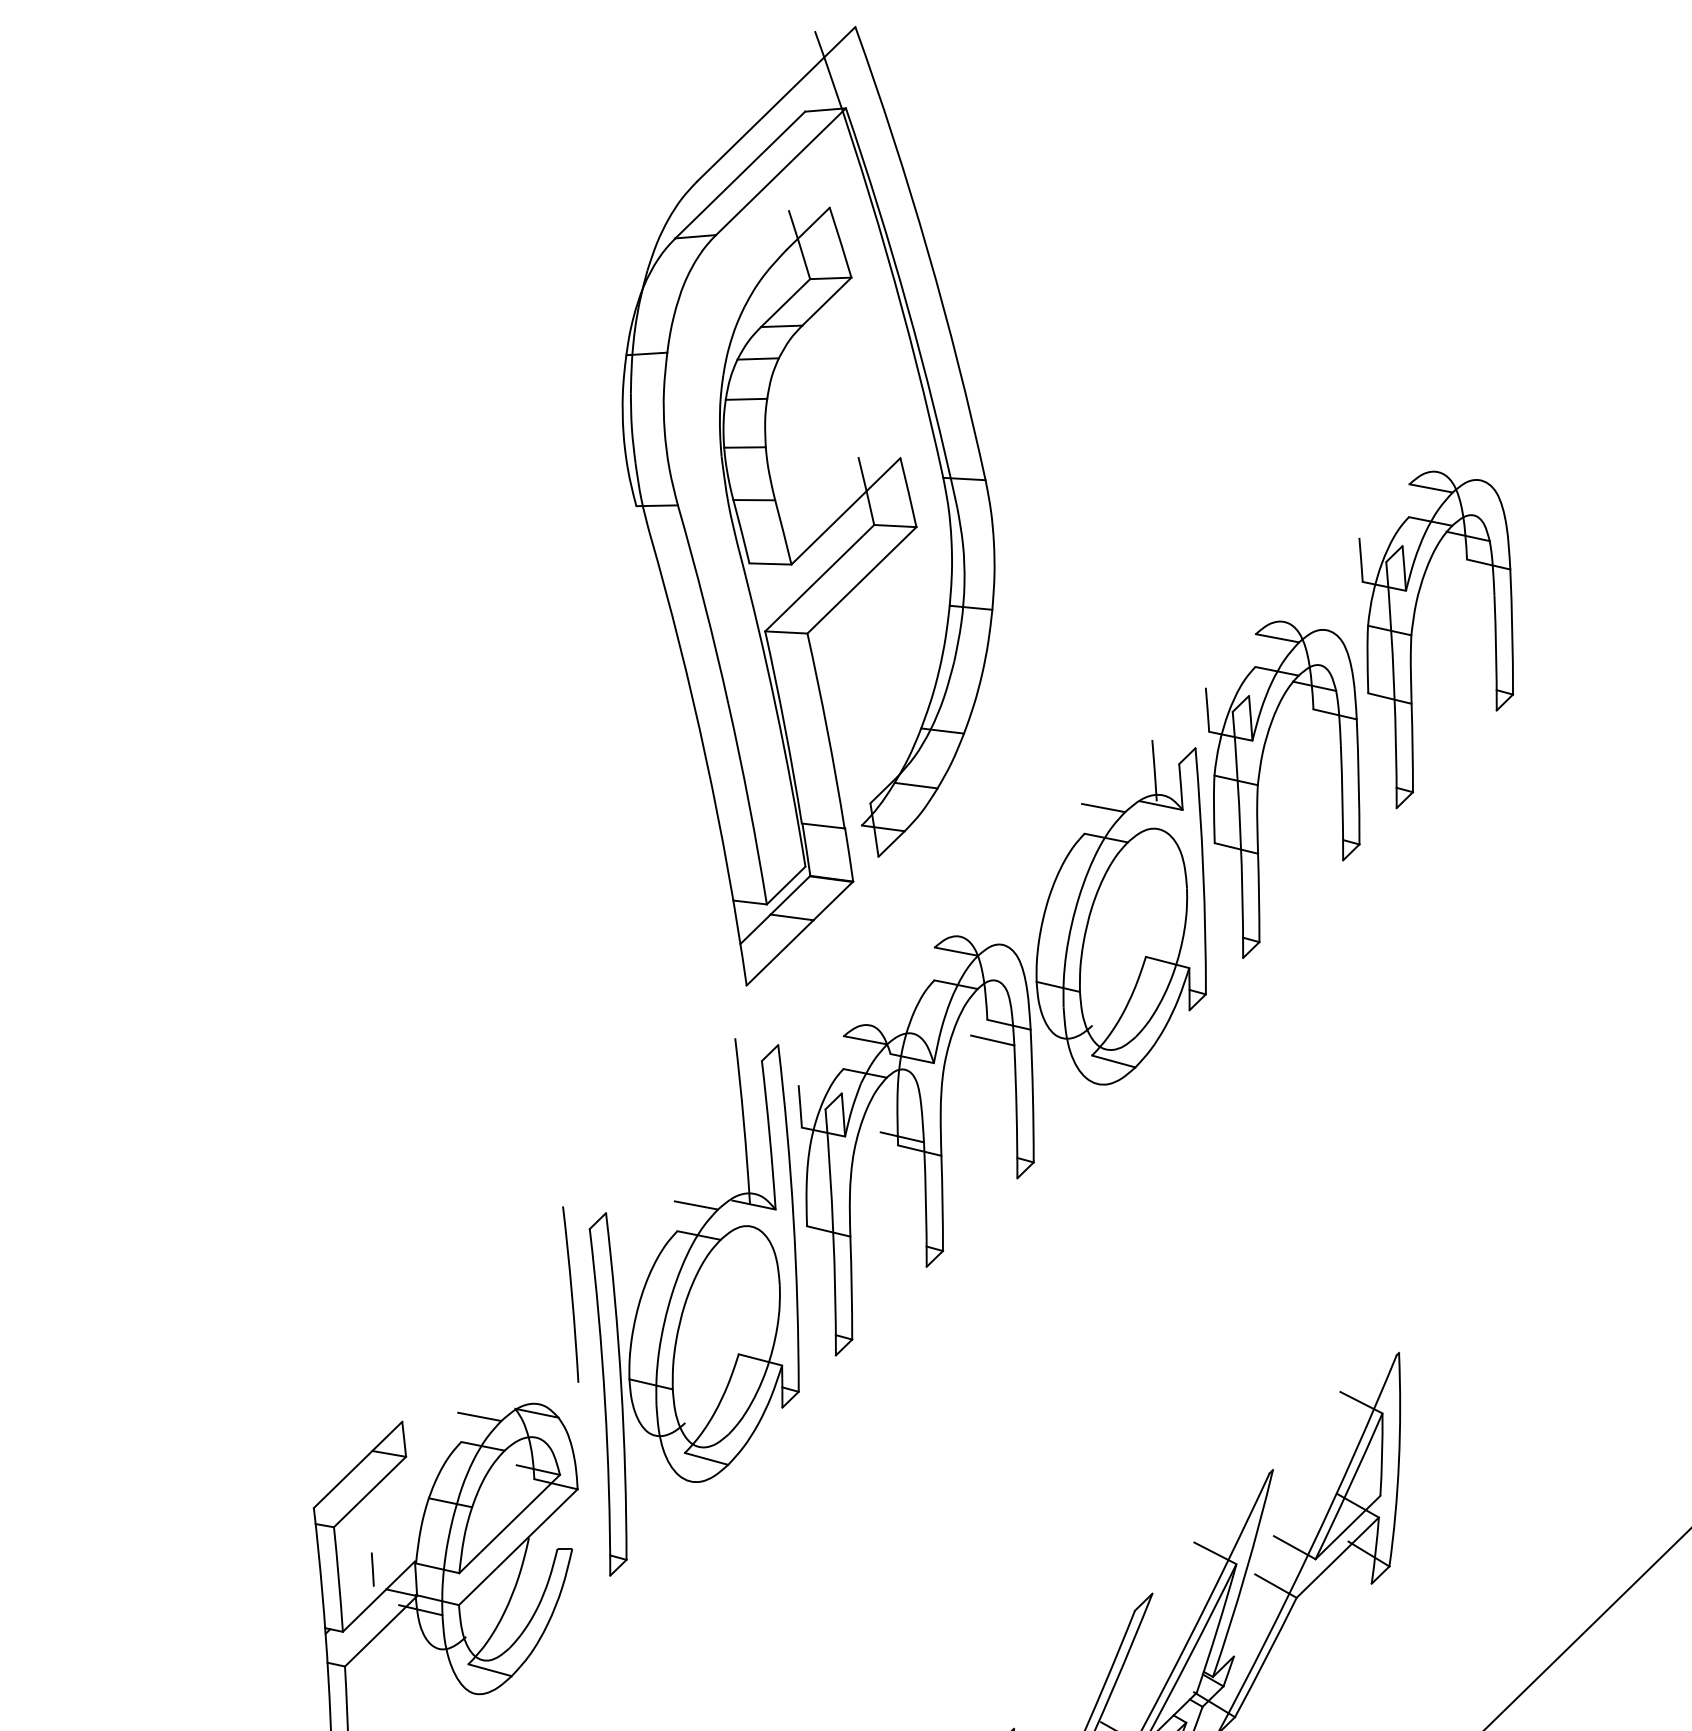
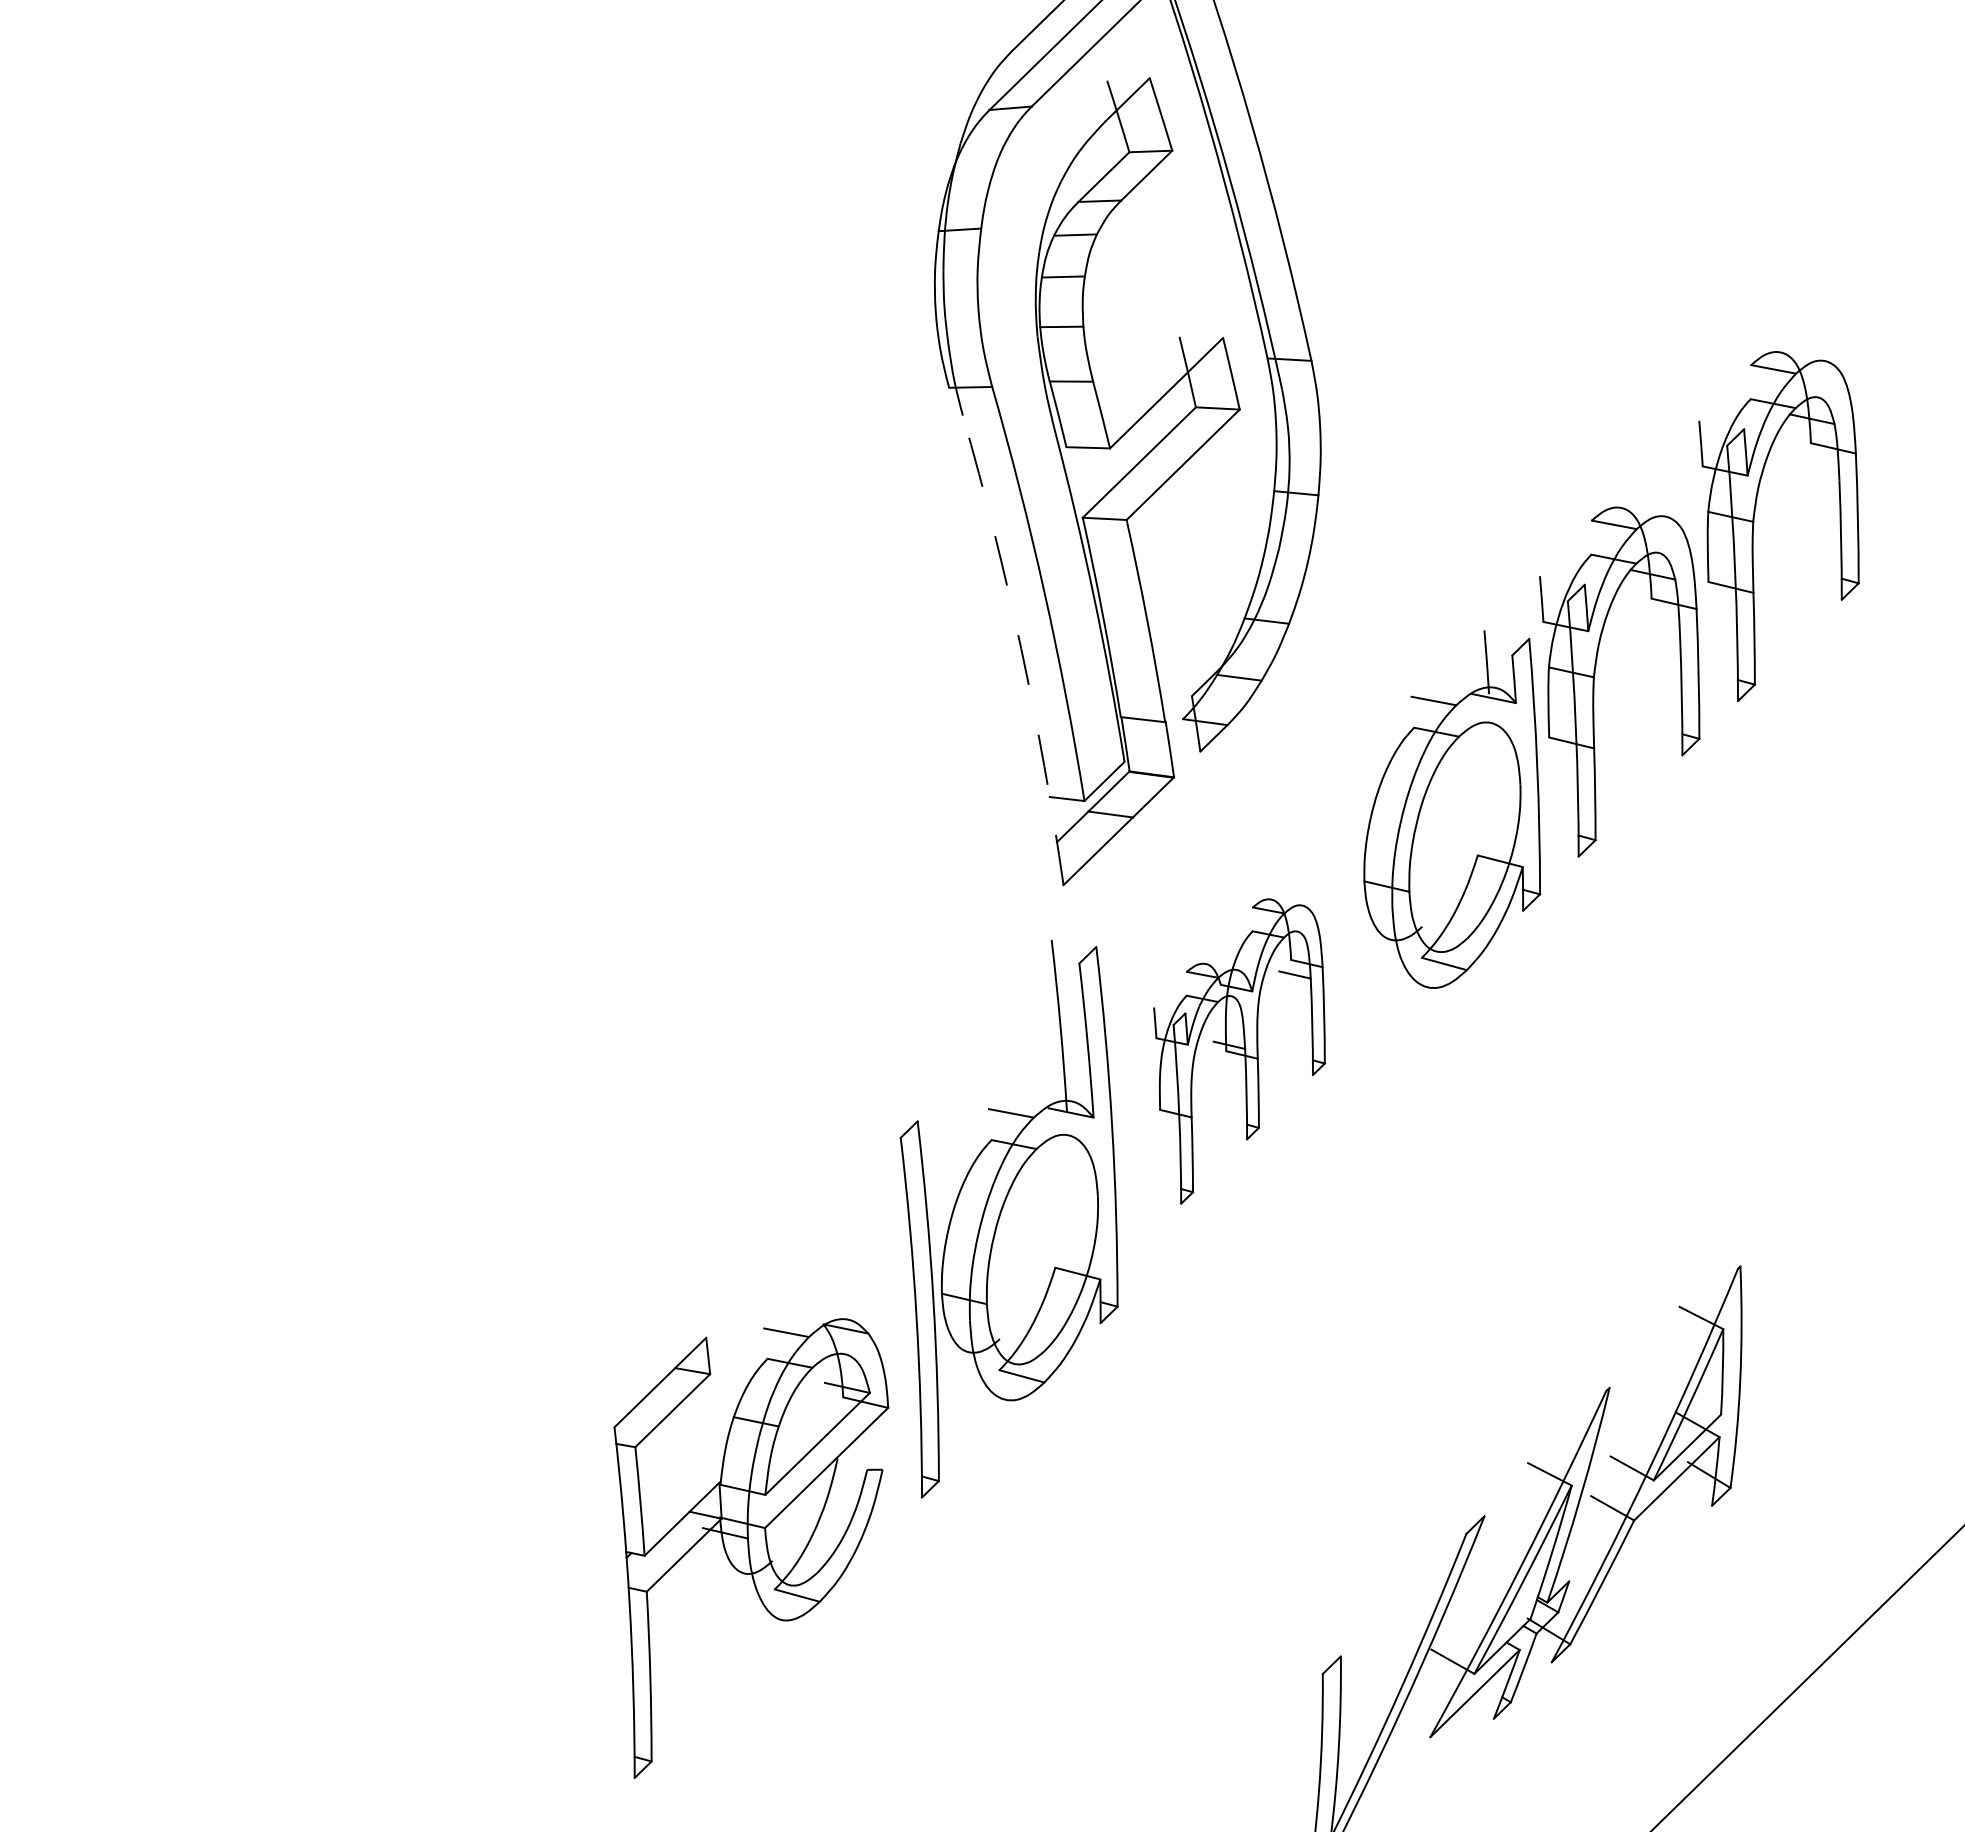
arc: (706, 757) -> (1021, 648), solid -> dashed
part: (916, 1145) -> (1239, 1051), size x0.7
arc: (571, 1294) -> (881, 1205), removed
line: (372, 1568) -> (675, 1490), removed

